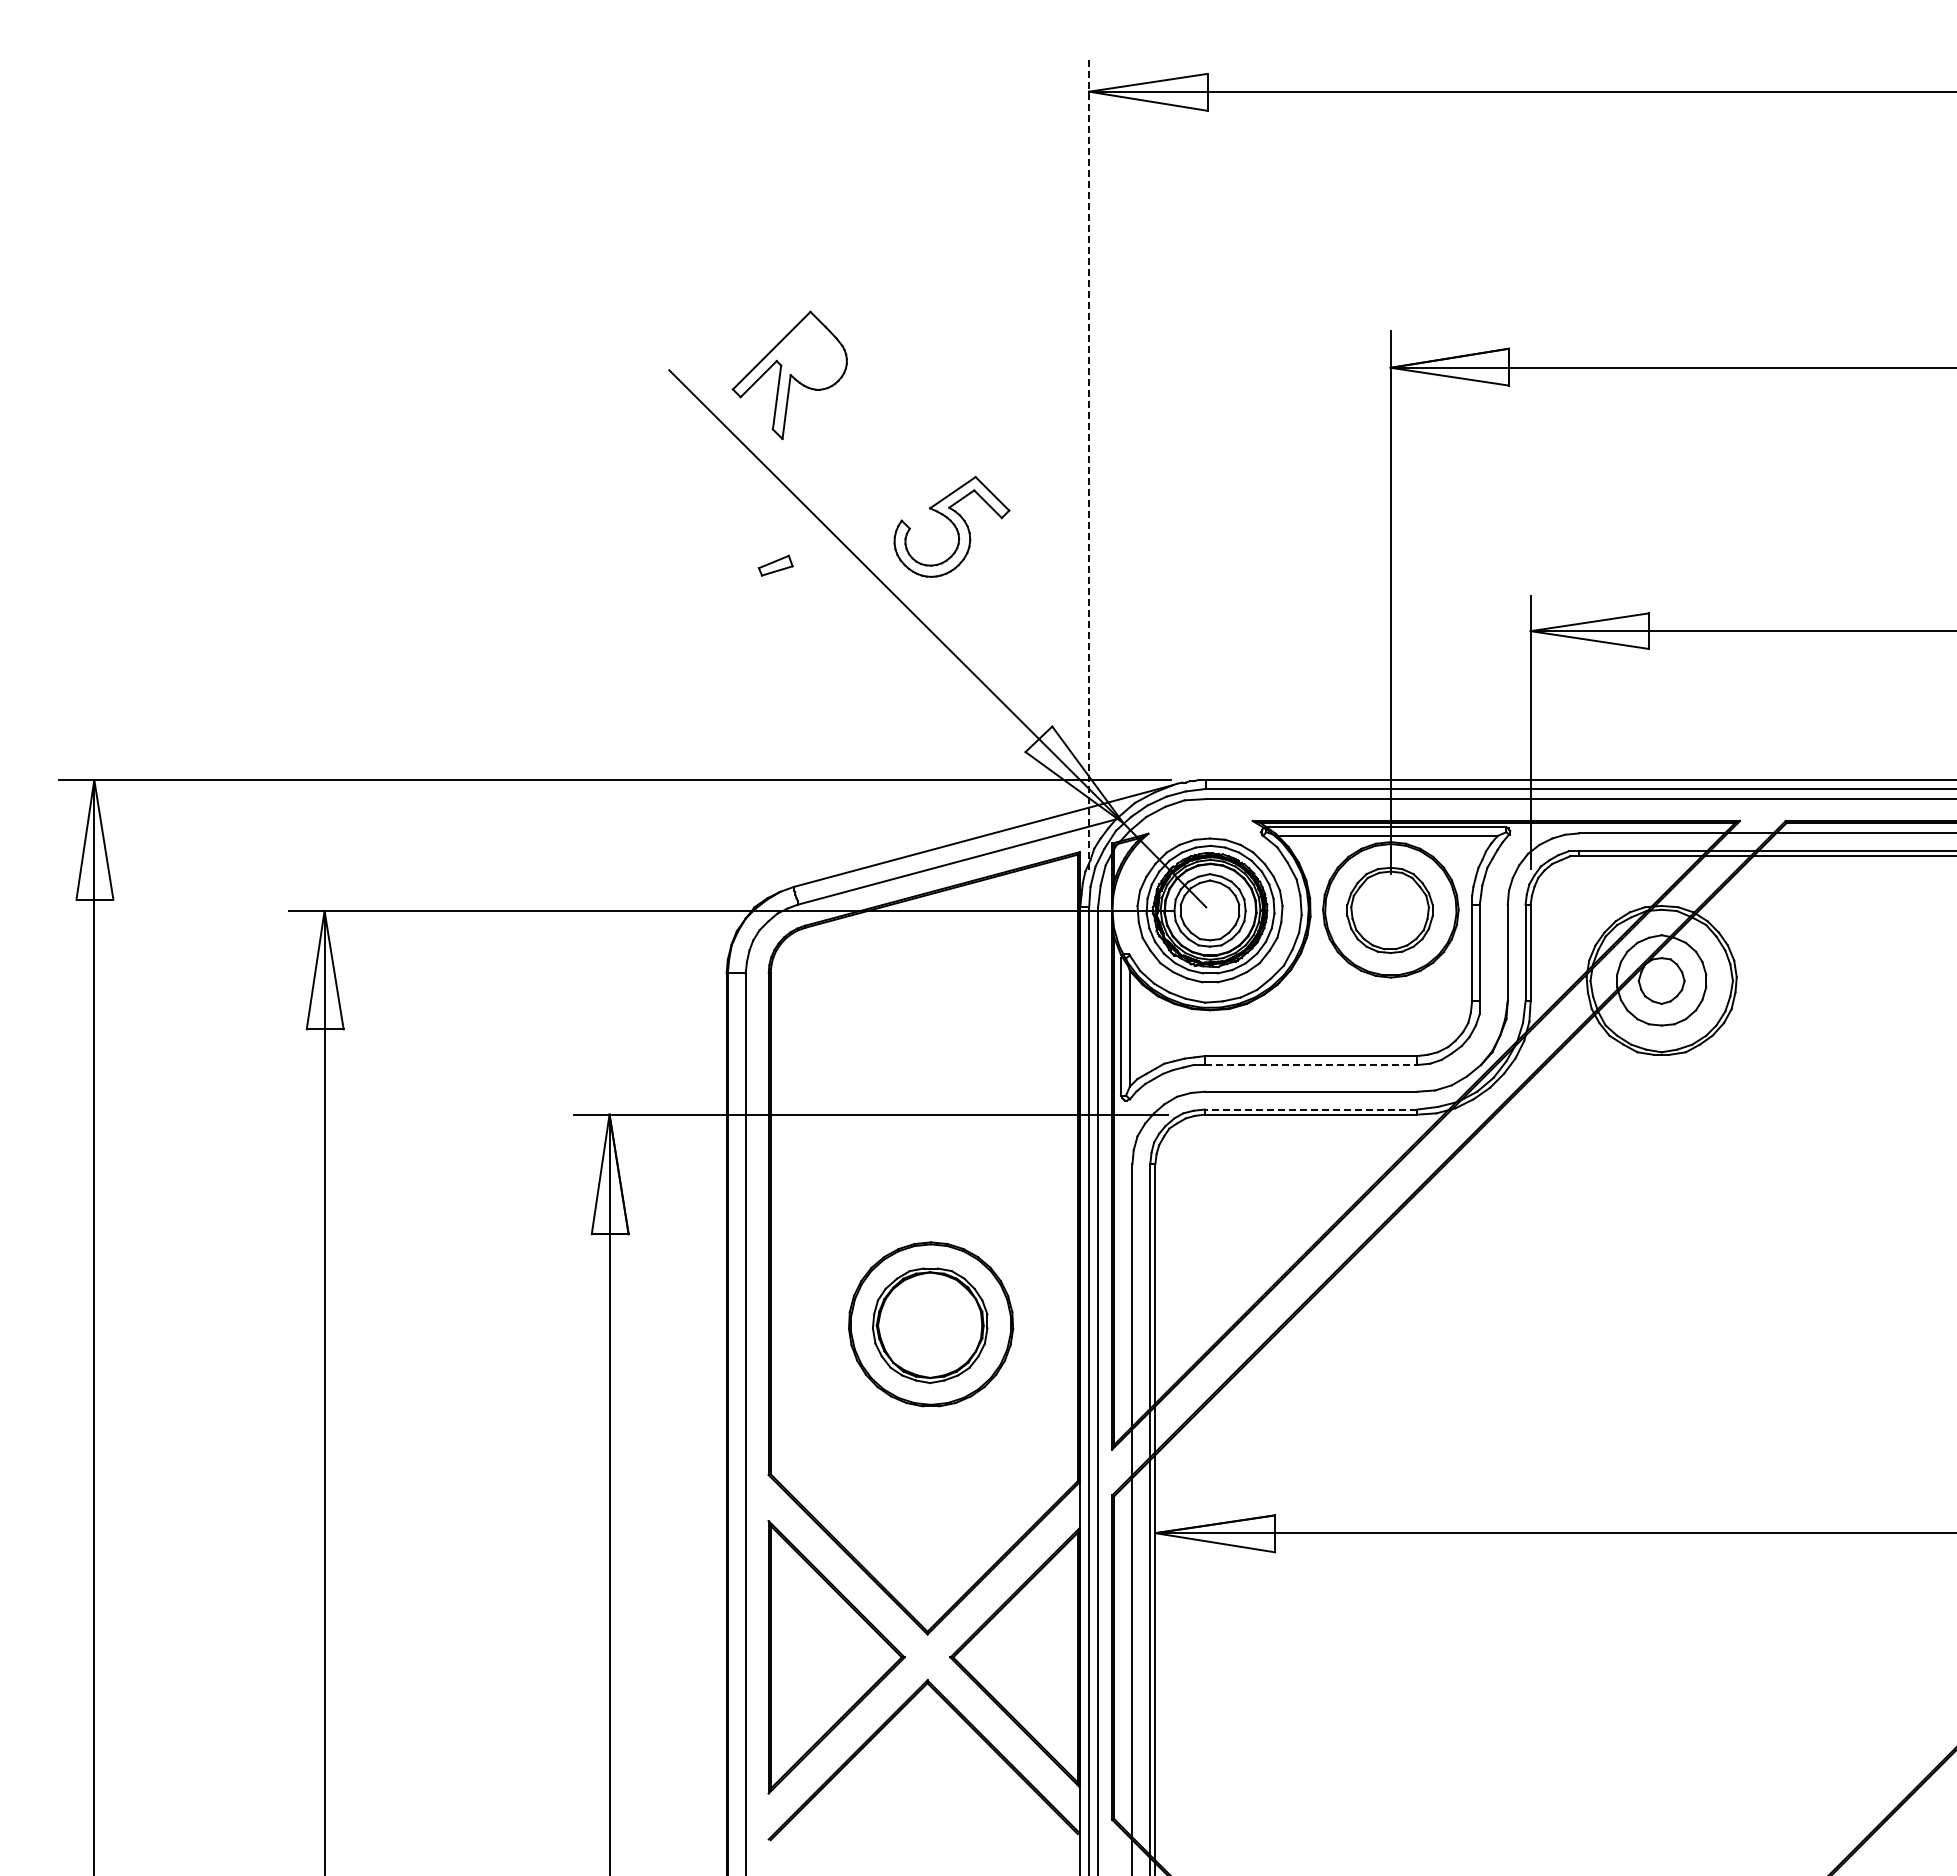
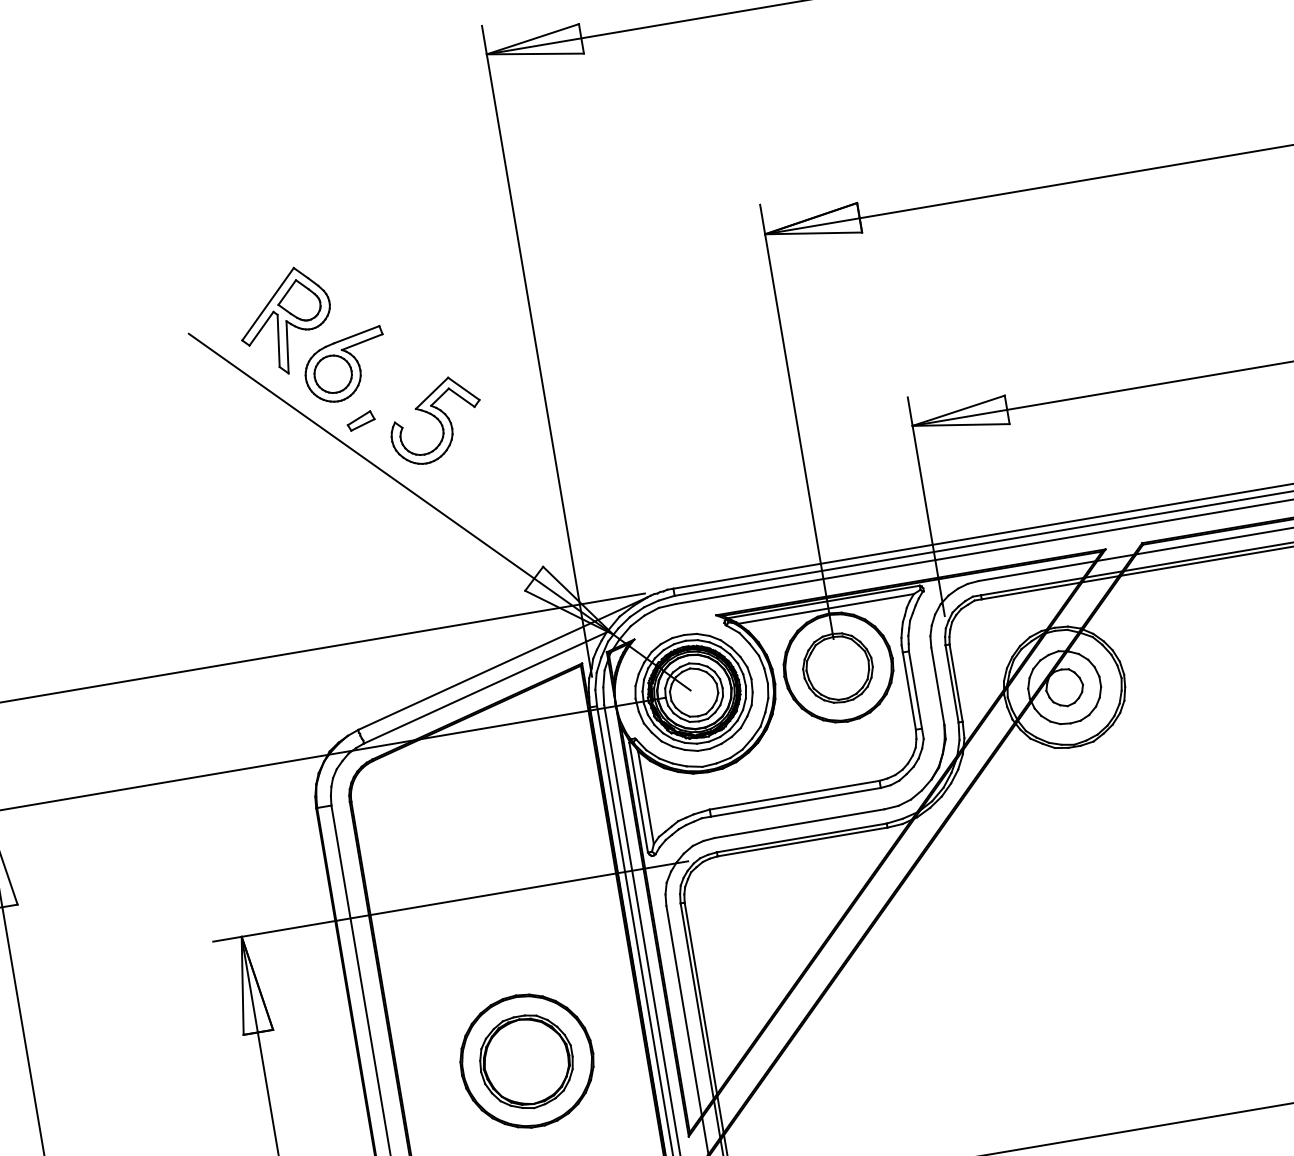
part: (809, 352) -> (298, 300), added
part: (853, 441) -> (345, 365), added
line: (1089, 462) -> (537, 350), dashed -> solid
part: (775, 565) -> (360, 420), moved
line: (1311, 1065) -> (796, 802), dashed -> solid
line: (1310, 1109) -> (801, 837), dashed -> solid

